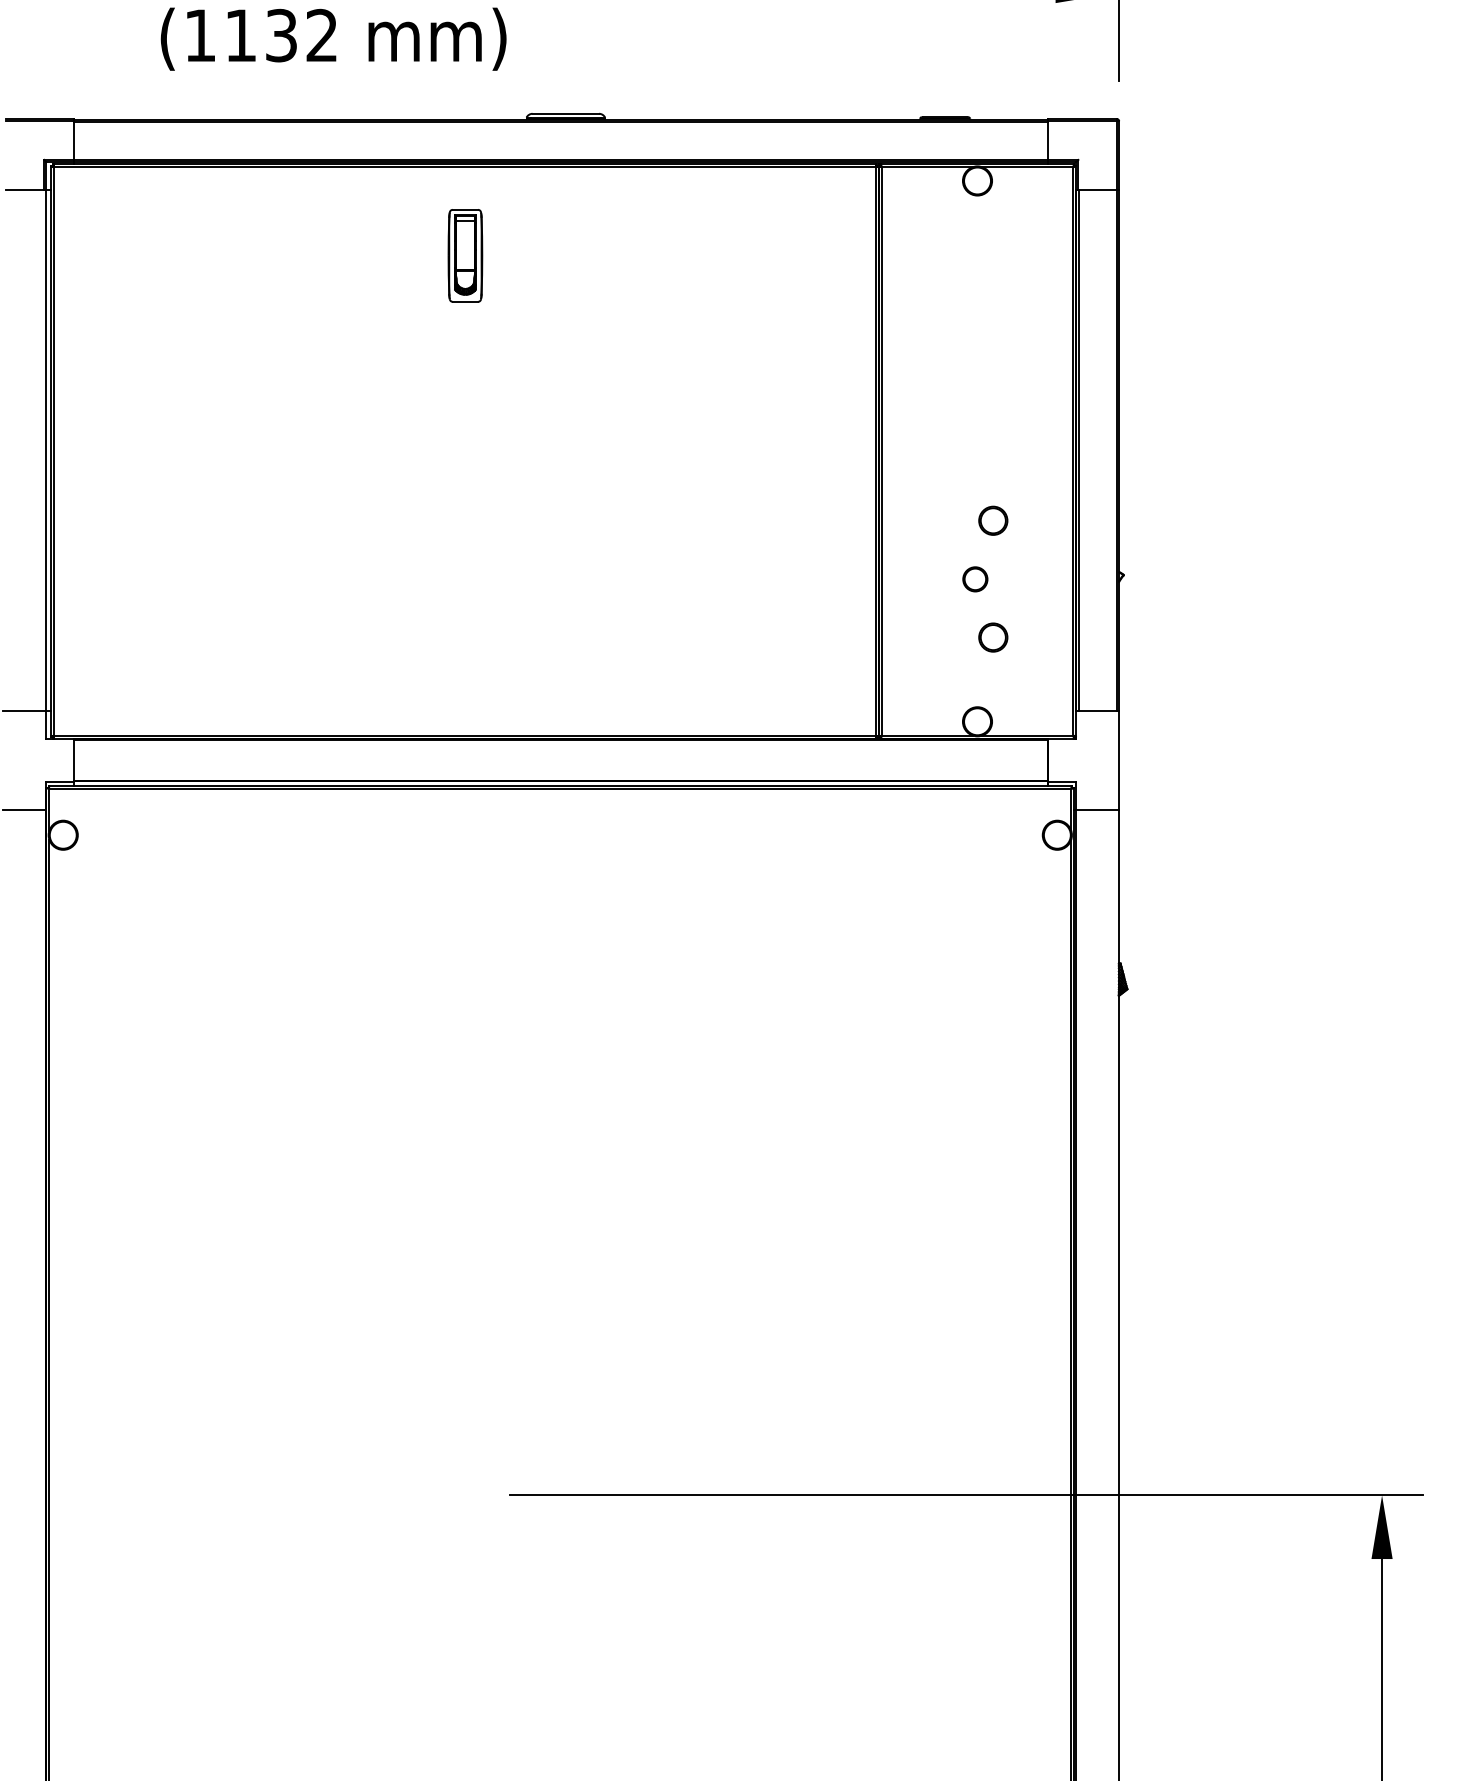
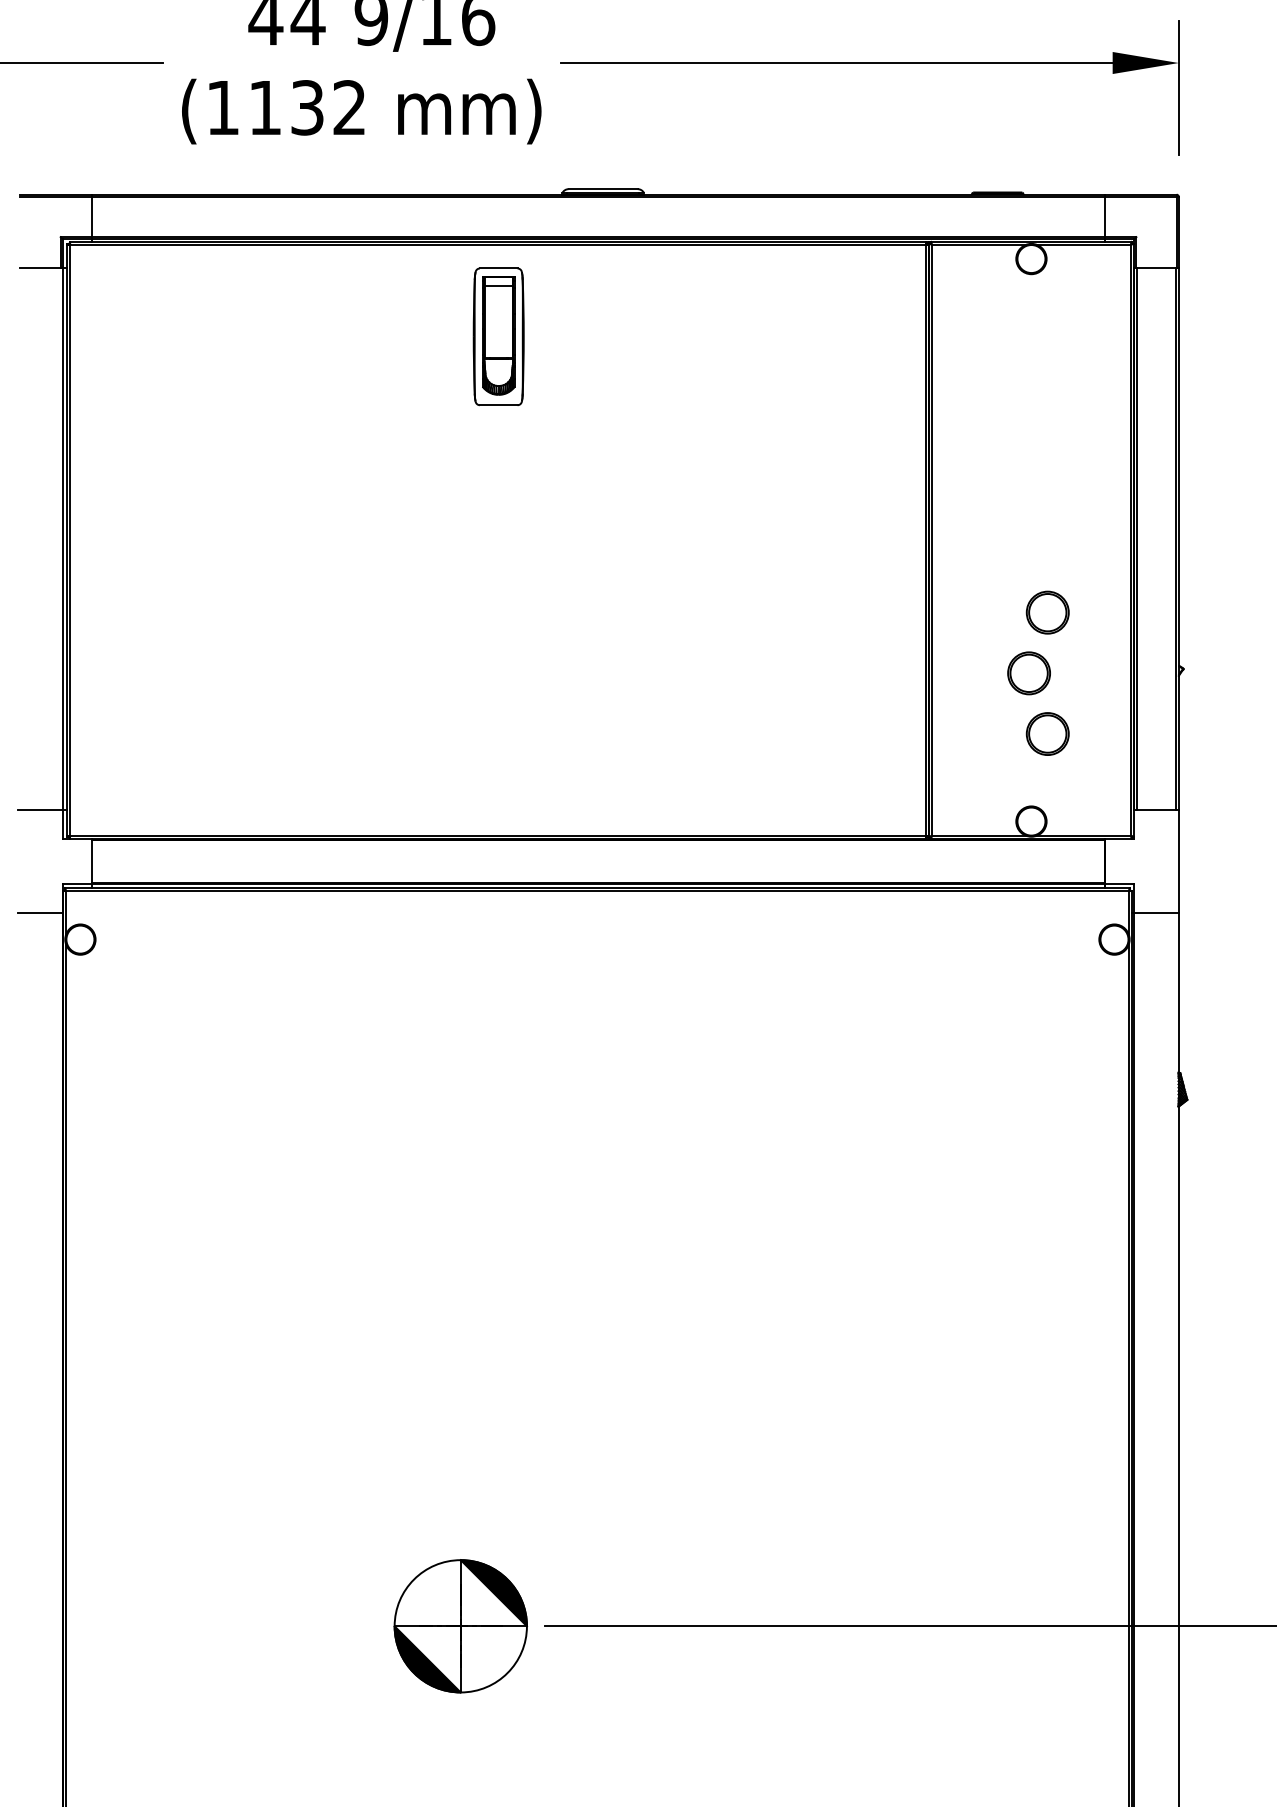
part: (465, 255) -> (498, 336), size x1.43
part: (993, 520) -> (1048, 612), size x1.43
part: (975, 579) -> (1029, 673), size x1.67
part: (993, 637) -> (1048, 733), size x1.43
part: (428, 1495) -> (460, 1626), added

